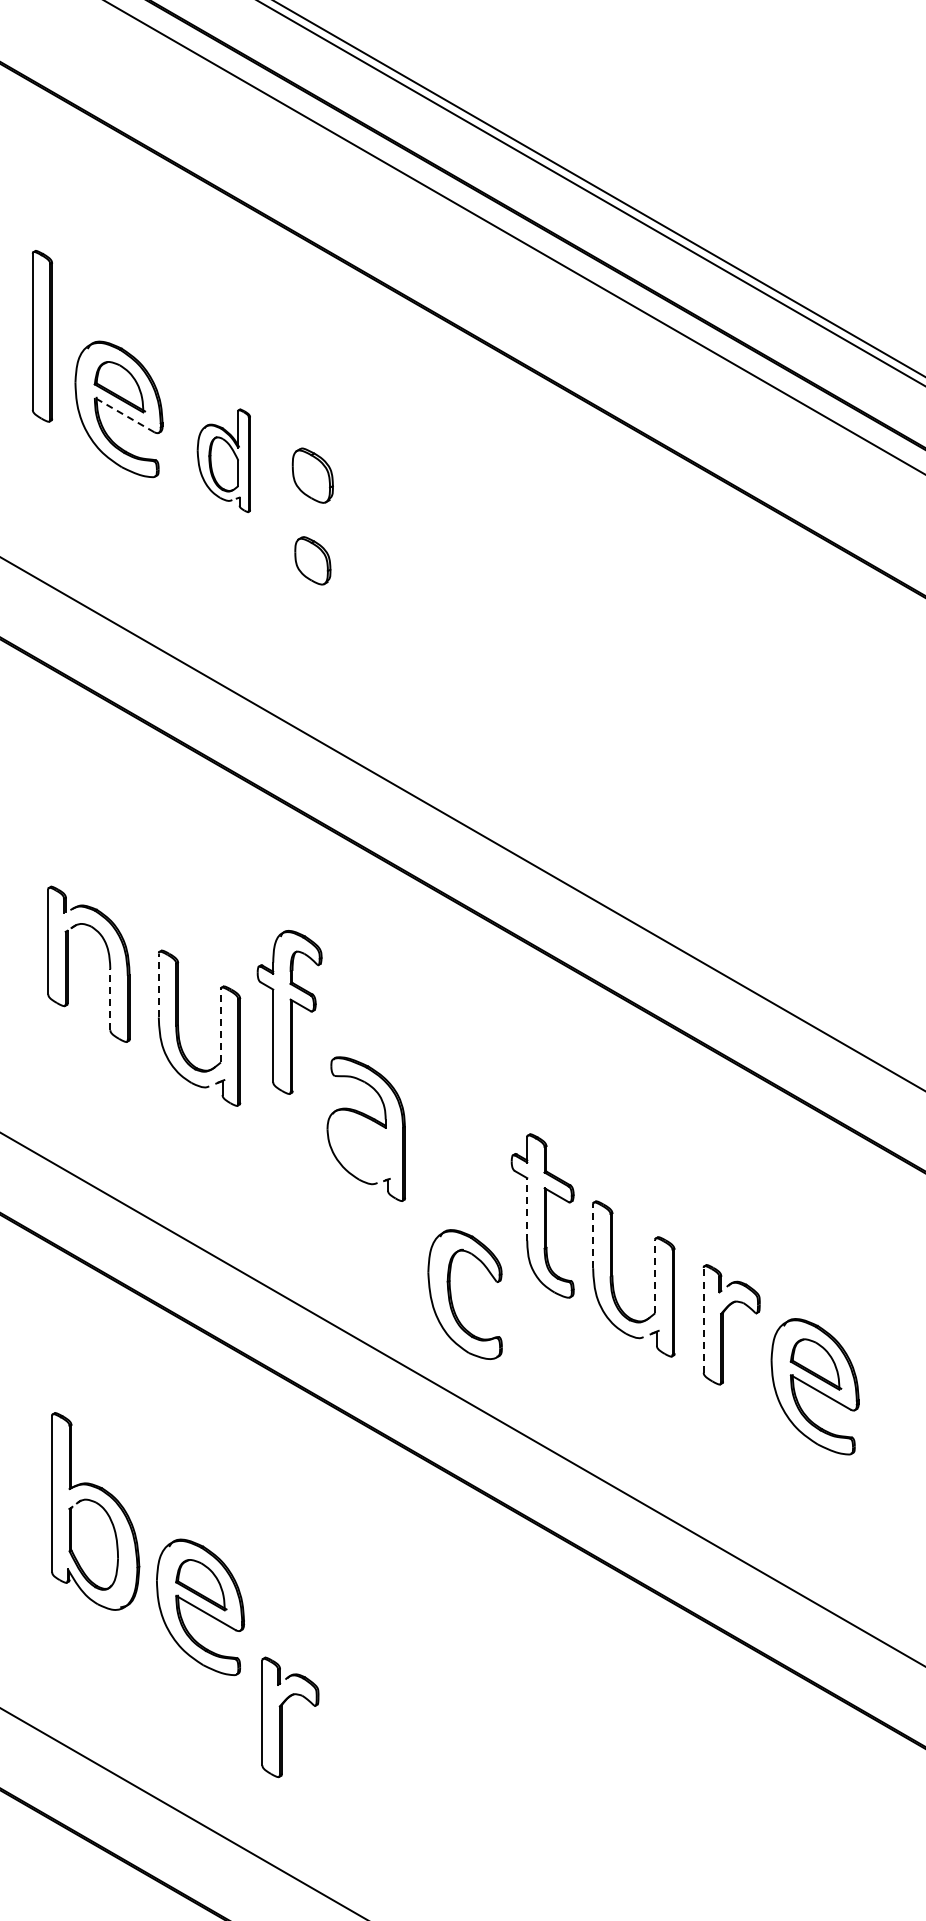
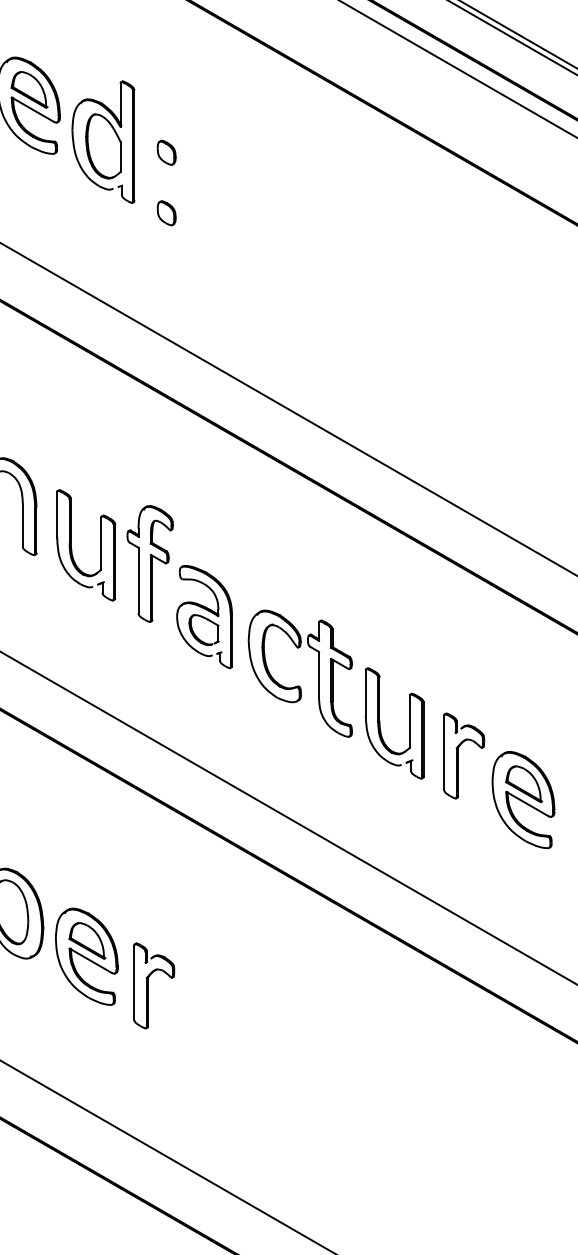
line: (124, 414) -> (32, 109), dashed -> solid
part: (223, 460) -> (103, 142), size x1.67
part: (312, 475) -> (166, 152), size x0.62
part: (312, 560) -> (166, 213), size x0.71
line: (158, 985) -> (57, 515), dashed -> solid
line: (110, 999) -> (22, 524), dashed -> solid
part: (289, 1012) -> (150, 564), moved
line: (220, 1025) -> (101, 543), dashed -> solid
part: (364, 1147) -> (203, 630), added
line: (527, 1208) -> (319, 673), dashed -> solid
line: (593, 1236) -> (366, 693), dashed -> solid
line: (655, 1276) -> (410, 721), dashed -> solid
part: (451, 1294) -> (265, 656), moved
line: (703, 1319) -> (444, 752), dashed -> solid
part: (282, 1717) -> (148, 985), moved

